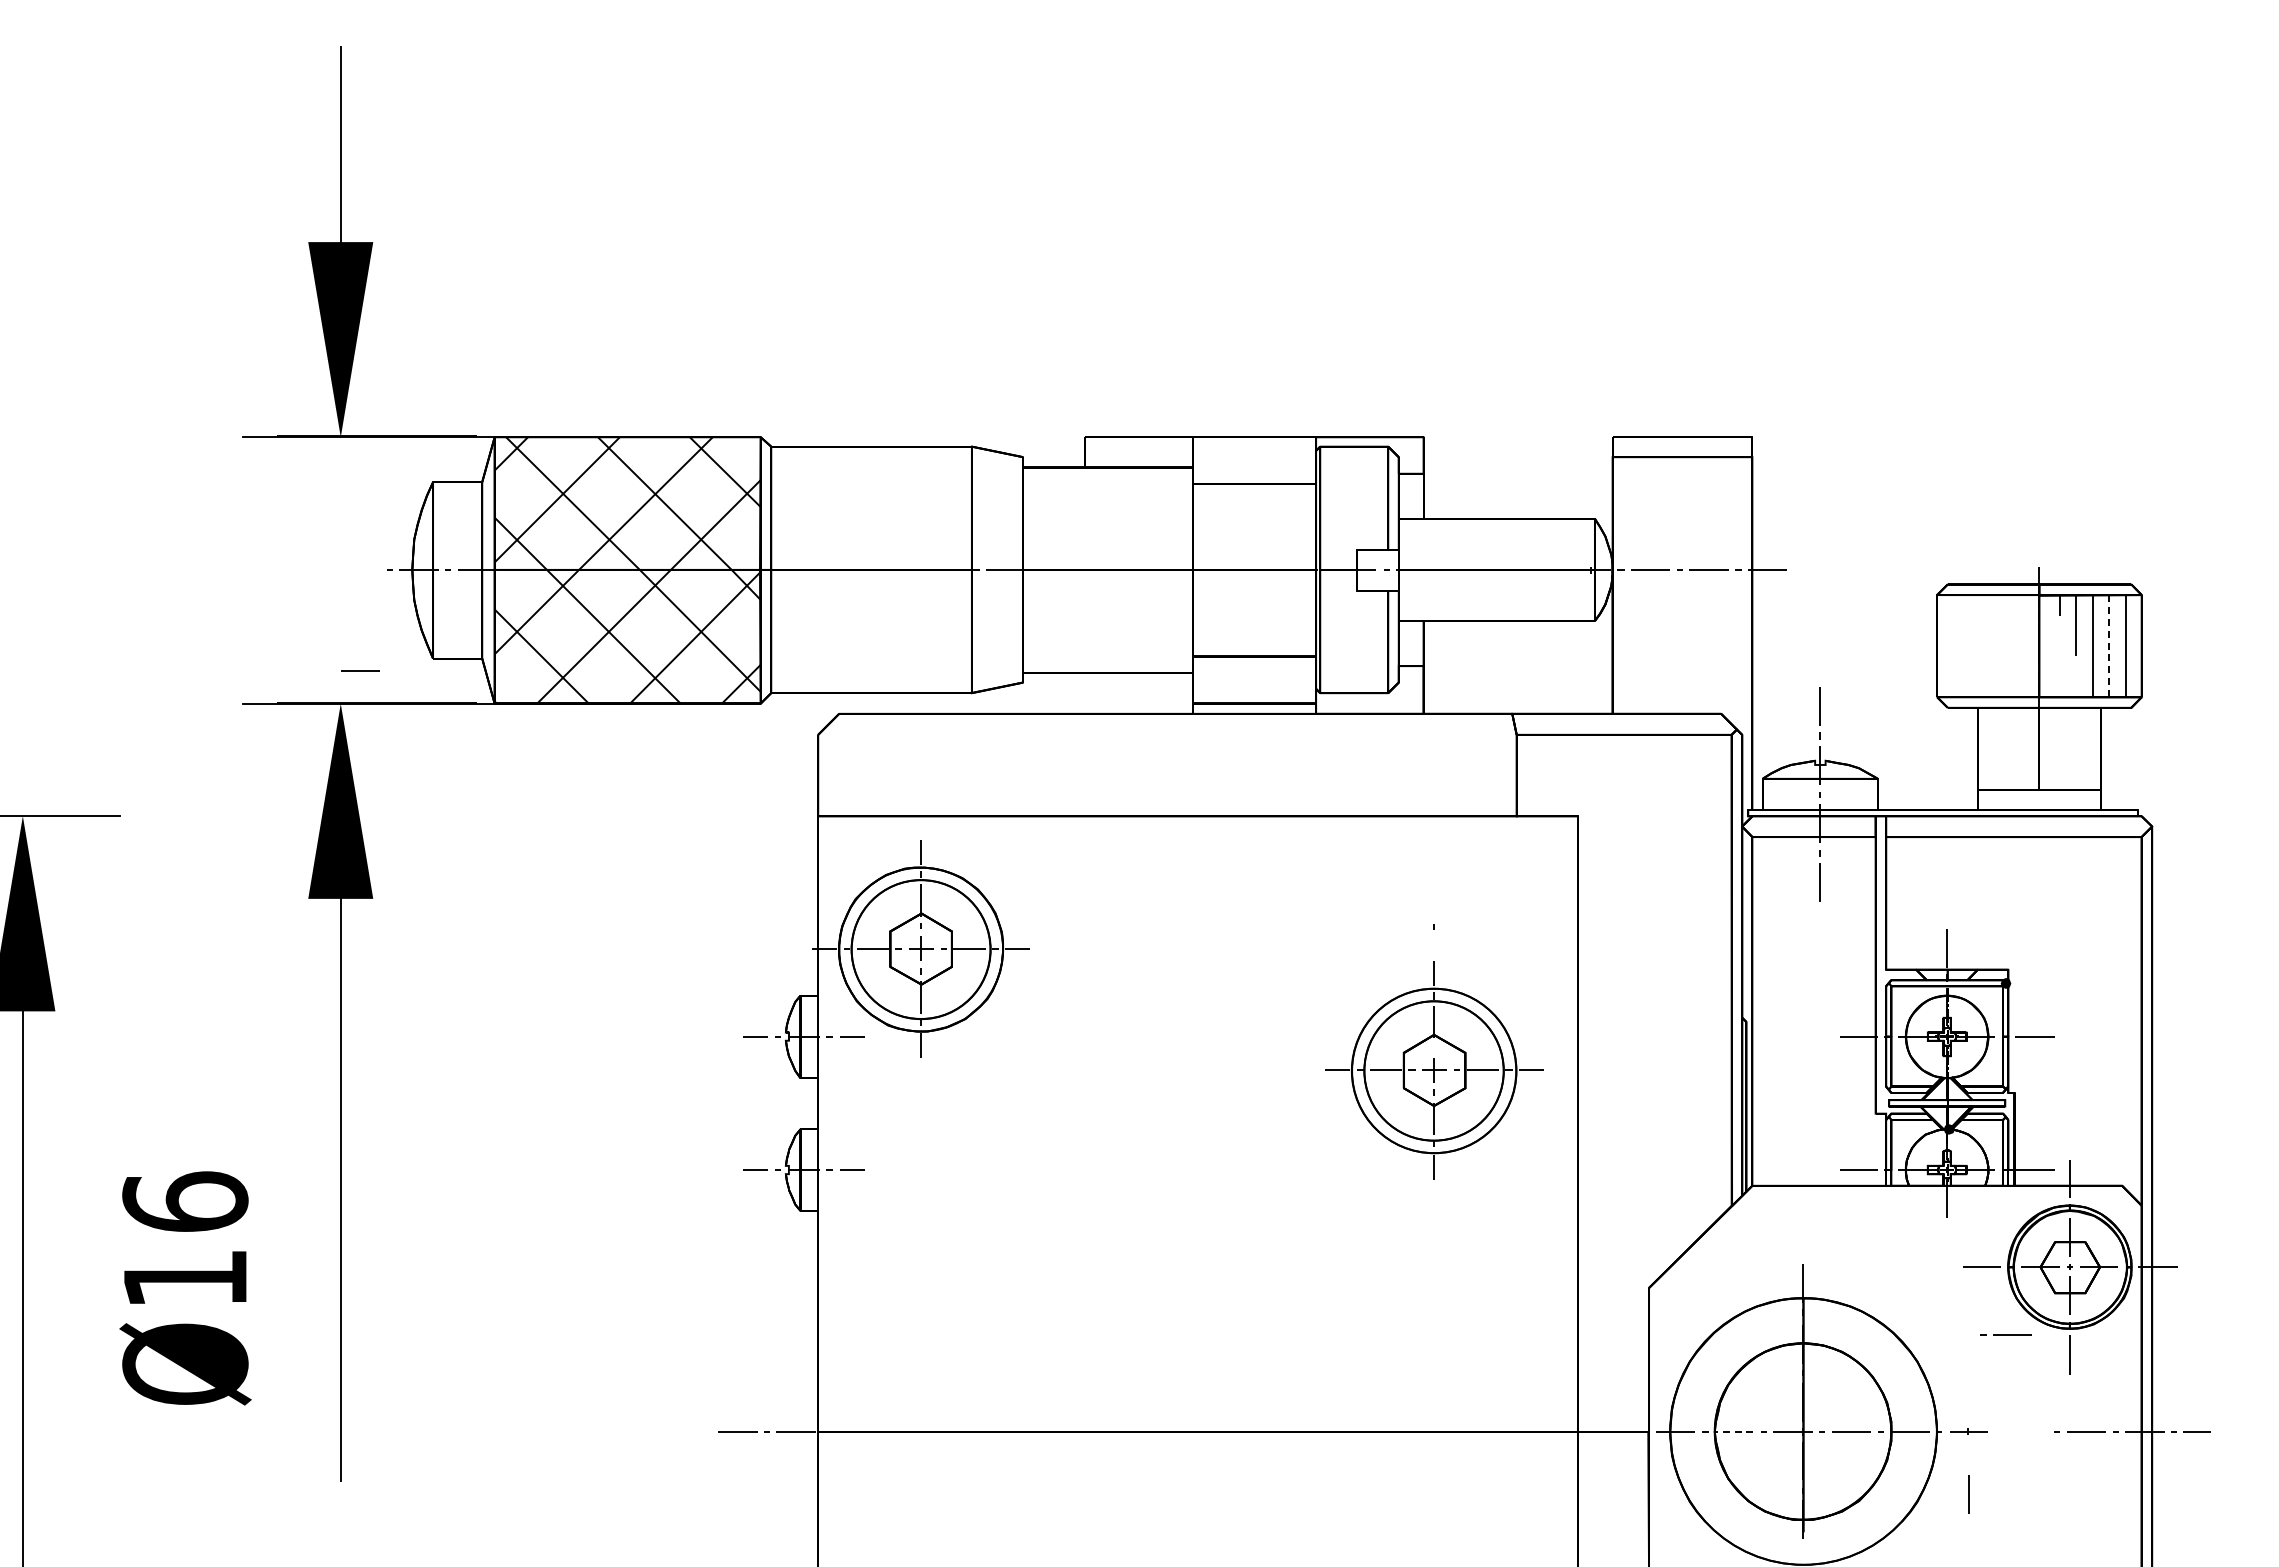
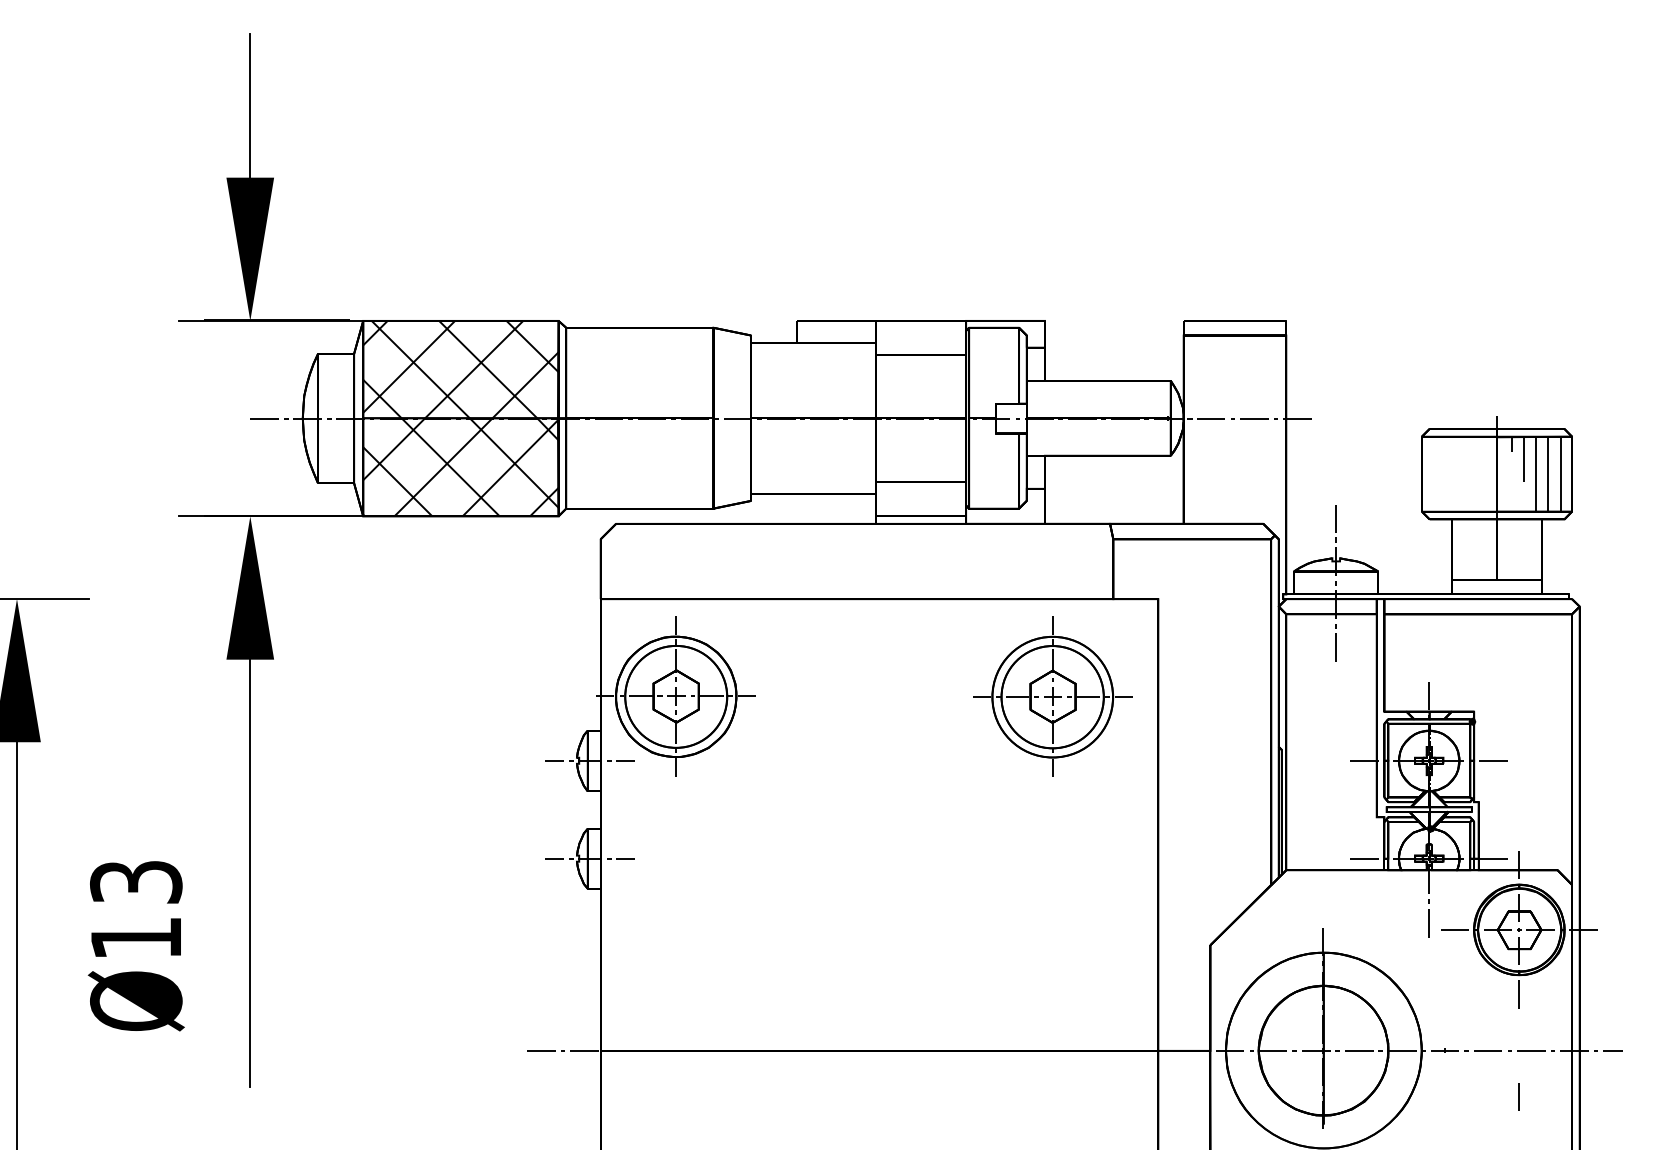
line: (2109, 645) -> (1548, 473), dashed -> solid
line: (360, 670) -> (264, 417), moved
part: (1434, 1070) -> (1053, 696), moved
text: (185, 1201) -> (136, 881), Ø16 -> Ø13
line: (1946, 1251) -> (1428, 918), added
line: (2005, 1334) -> (1483, 1050), moved
line: (1733, 1431) -> (1272, 1050), dashed -> solid
line: (1968, 1494) -> (1519, 1096), moved

